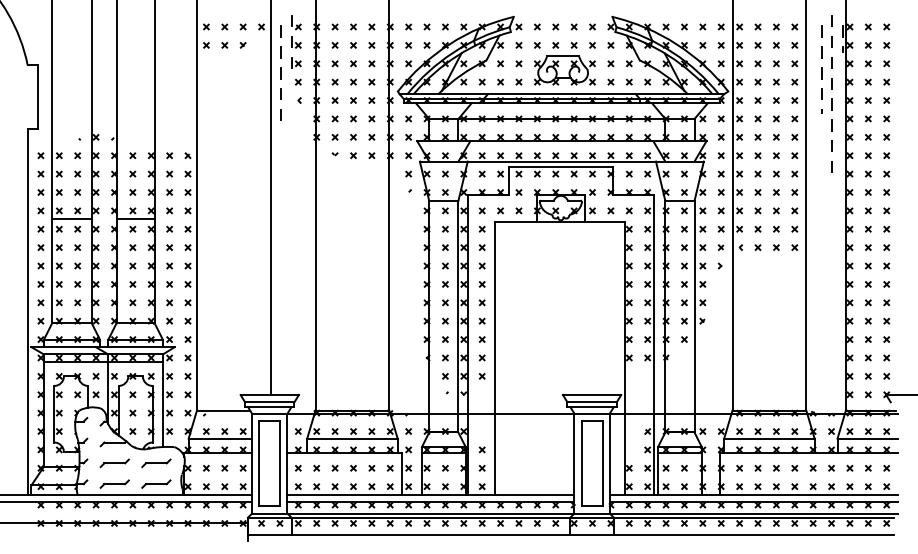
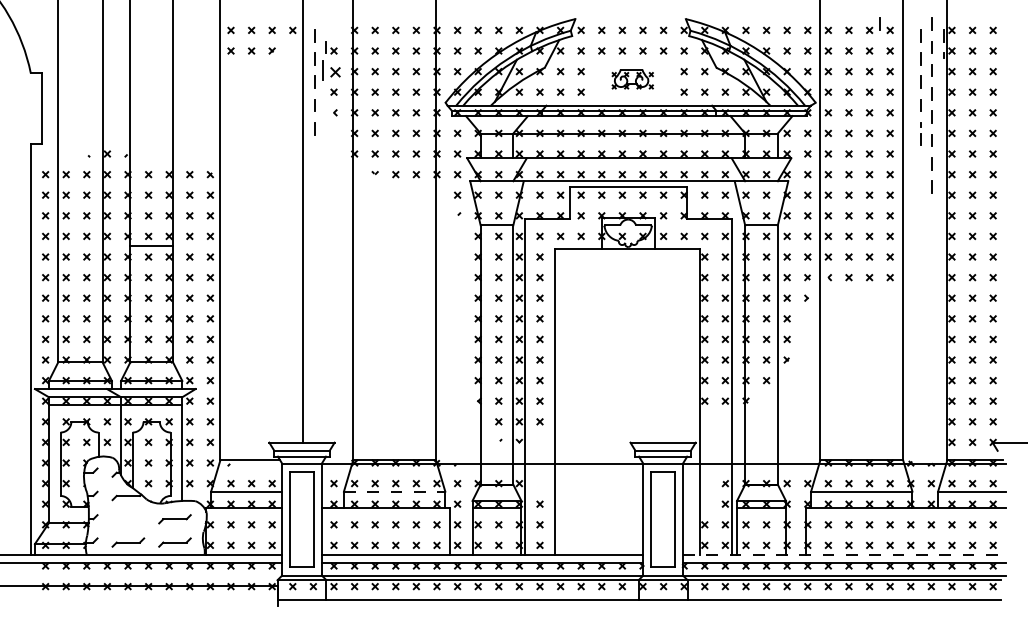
line: (785, 20) -> (879, 23), added
part: (296, 22) -> (331, 25), removed
part: (296, 62) -> (331, 70), size x1.6
part: (564, 69) -> (632, 78), size x0.6
line: (821, 124) -> (920, 139), added
line: (72, 218) -> (80, 245), removed
line: (352, 438) -> (394, 491), solid -> dashed
part: (114, 463) -> (128, 519), removed
line: (754, 494) -> (844, 554), solid -> dashed

